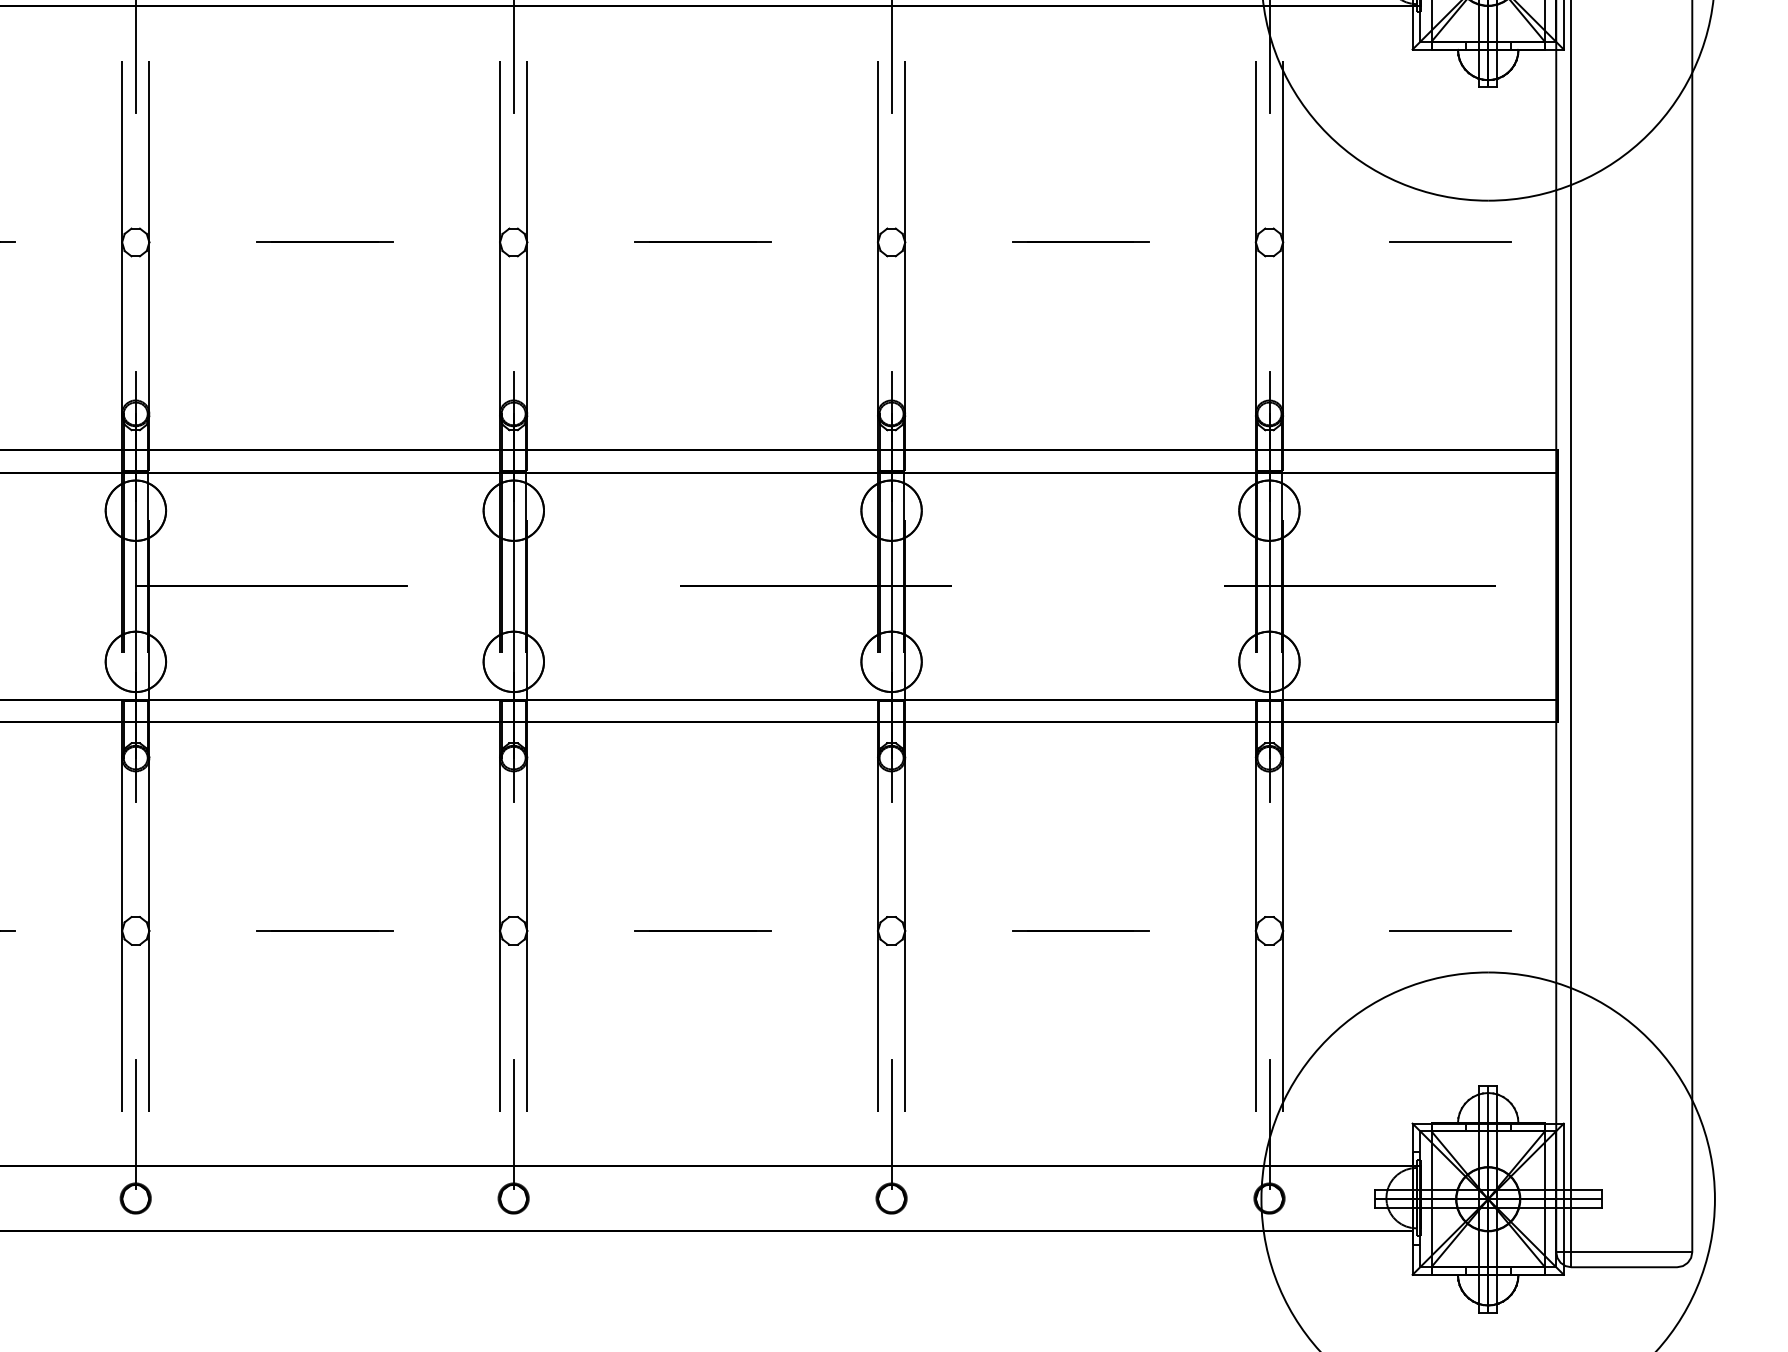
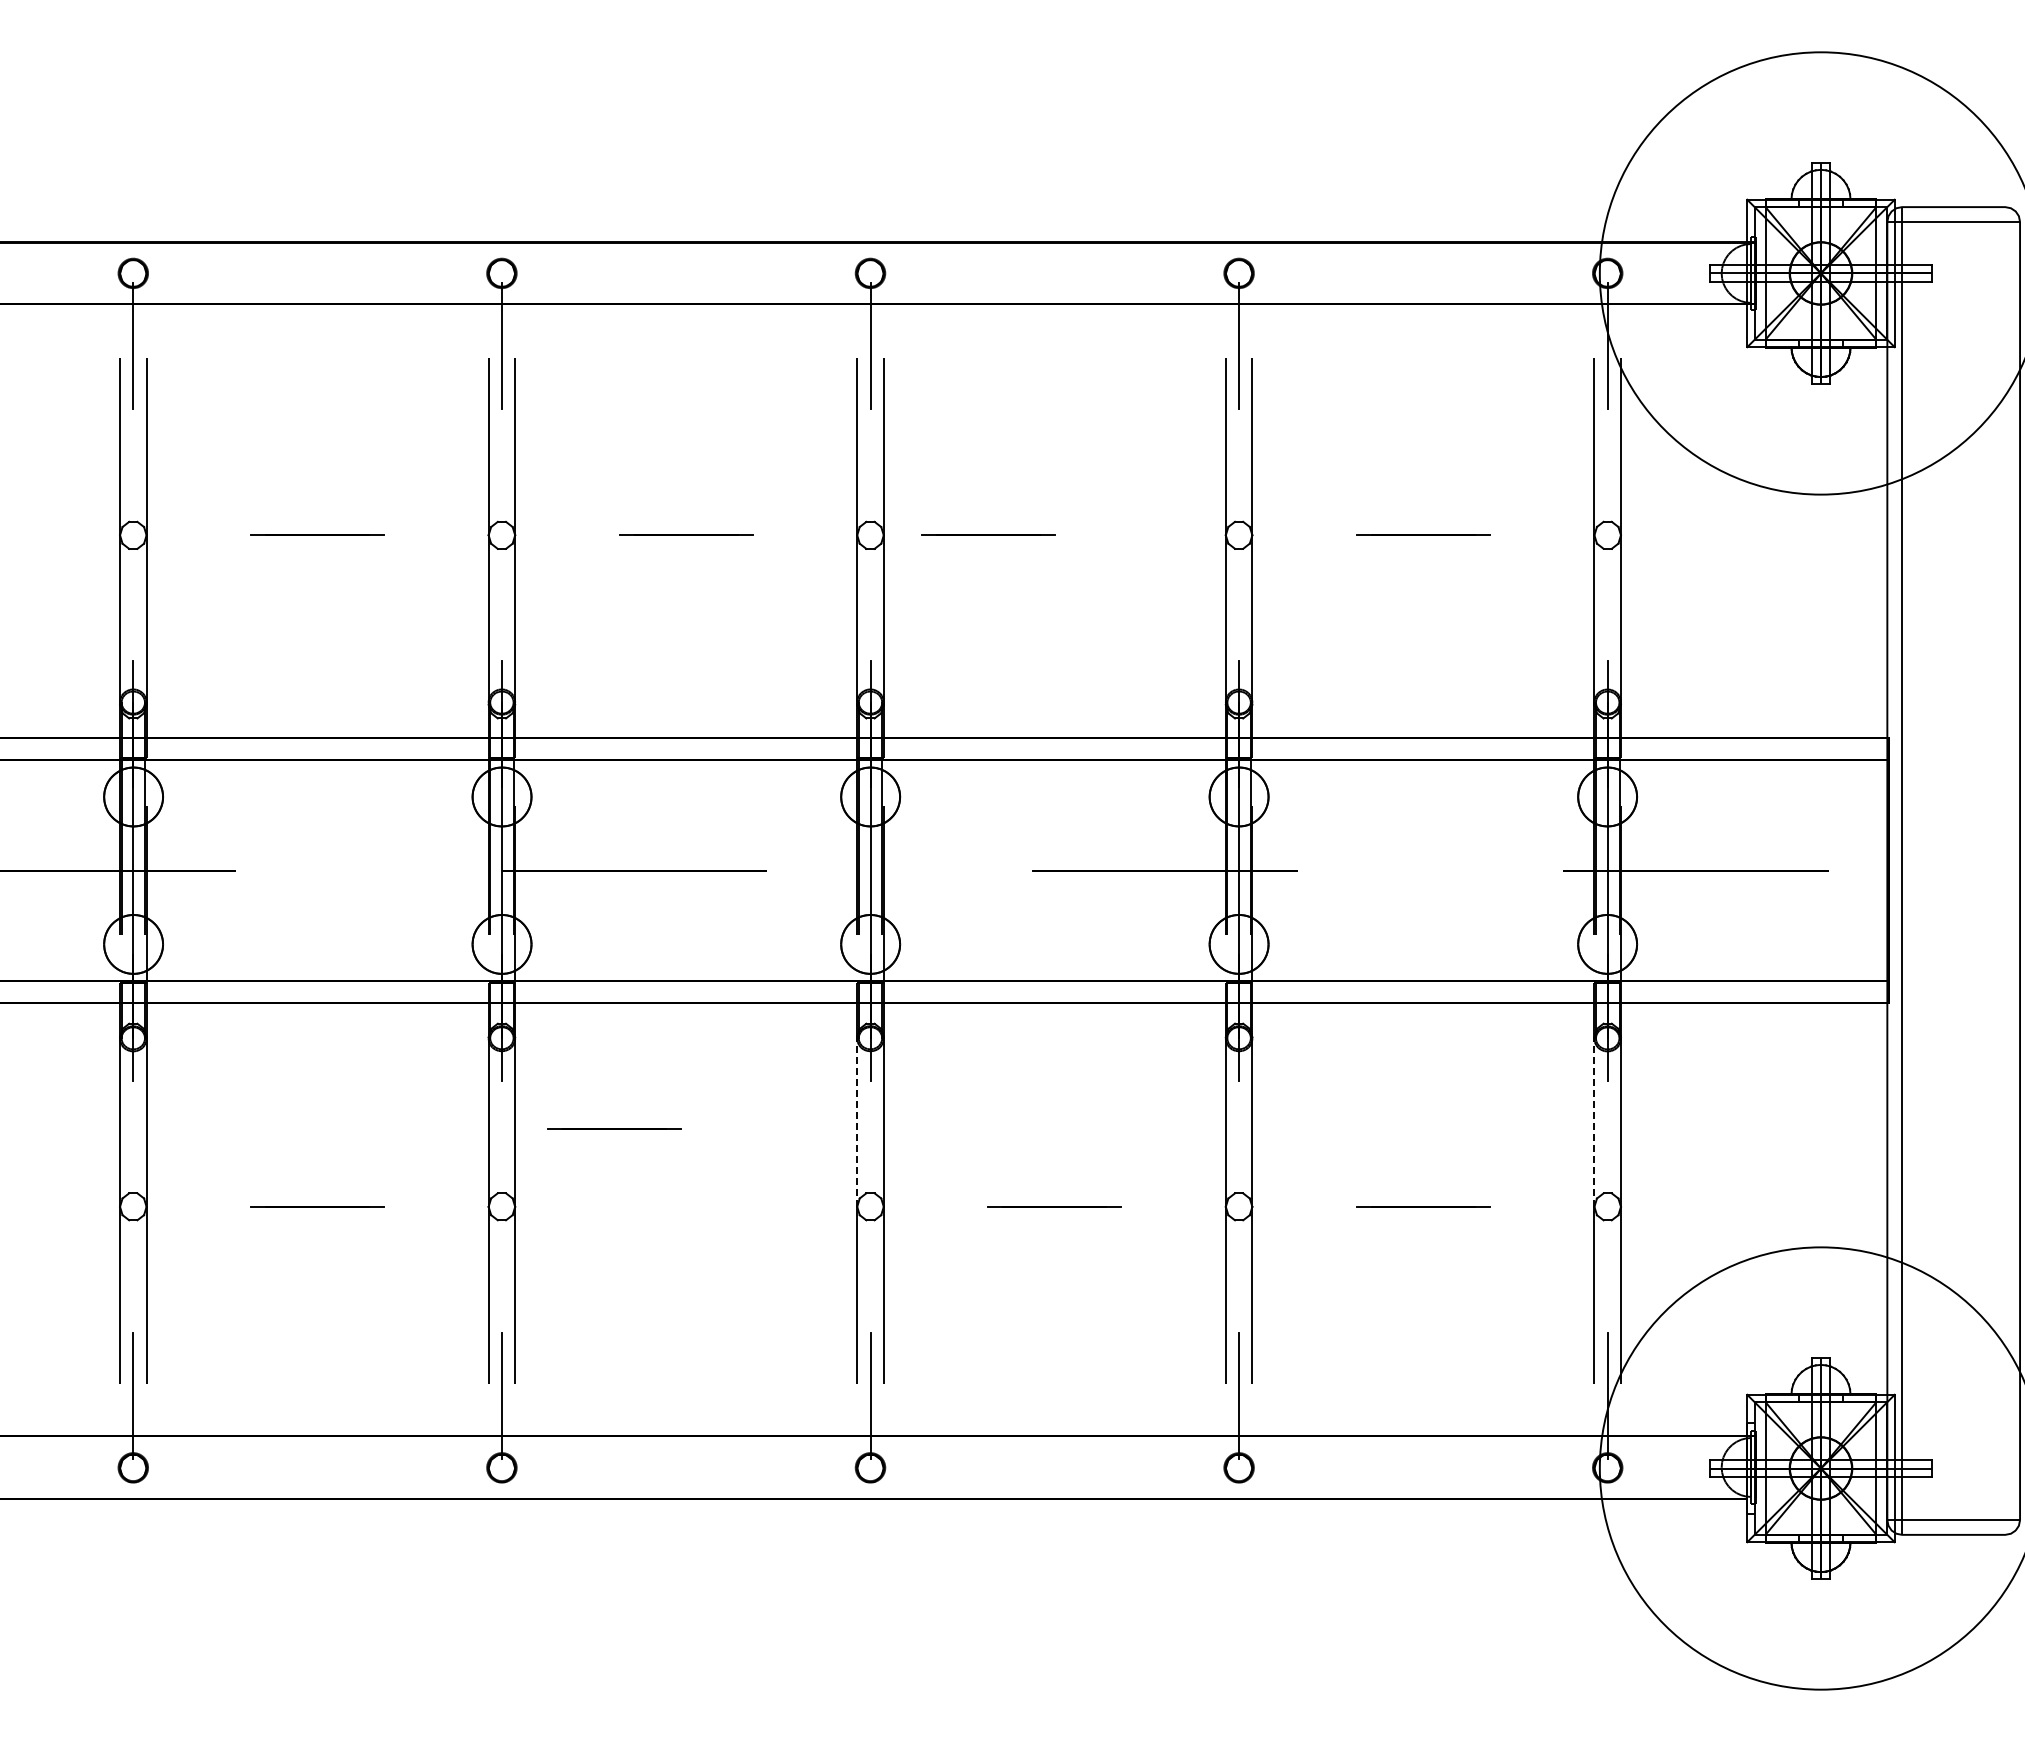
line: (702, 241) -> (988, 534), moved
line: (1450, 242) -> (1784, 535), removed
line: (500, 844) -> (857, 1122), solid -> dashed
line: (1255, 844) -> (1594, 1122), solid -> dashed
line: (325, 930) -> (614, 1128), moved
line: (1450, 930) -> (1784, 1206), removed

